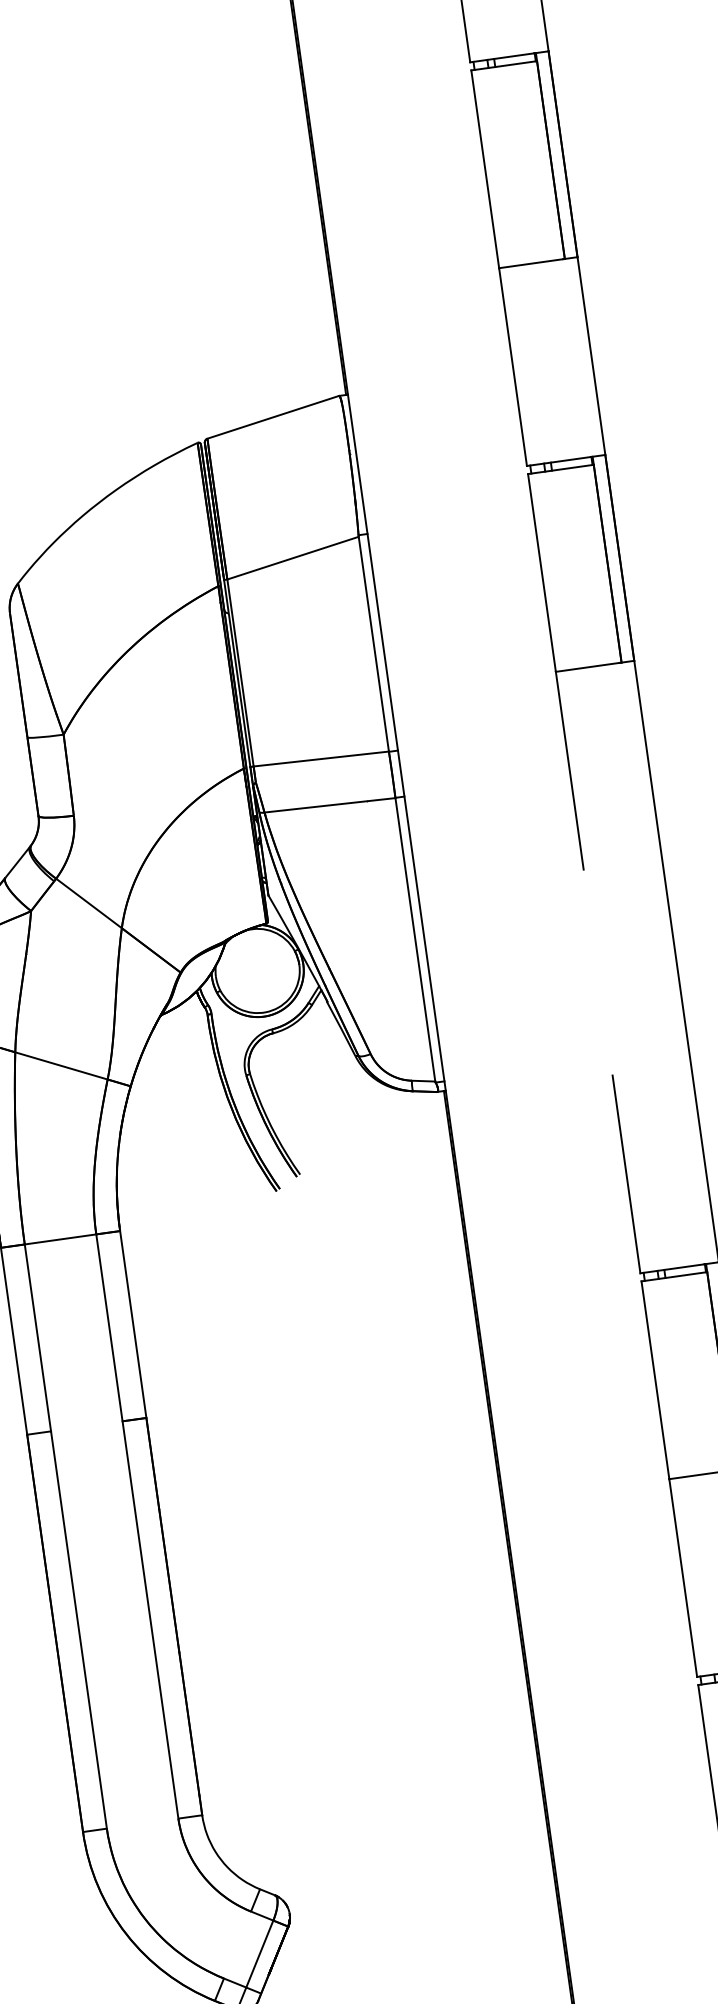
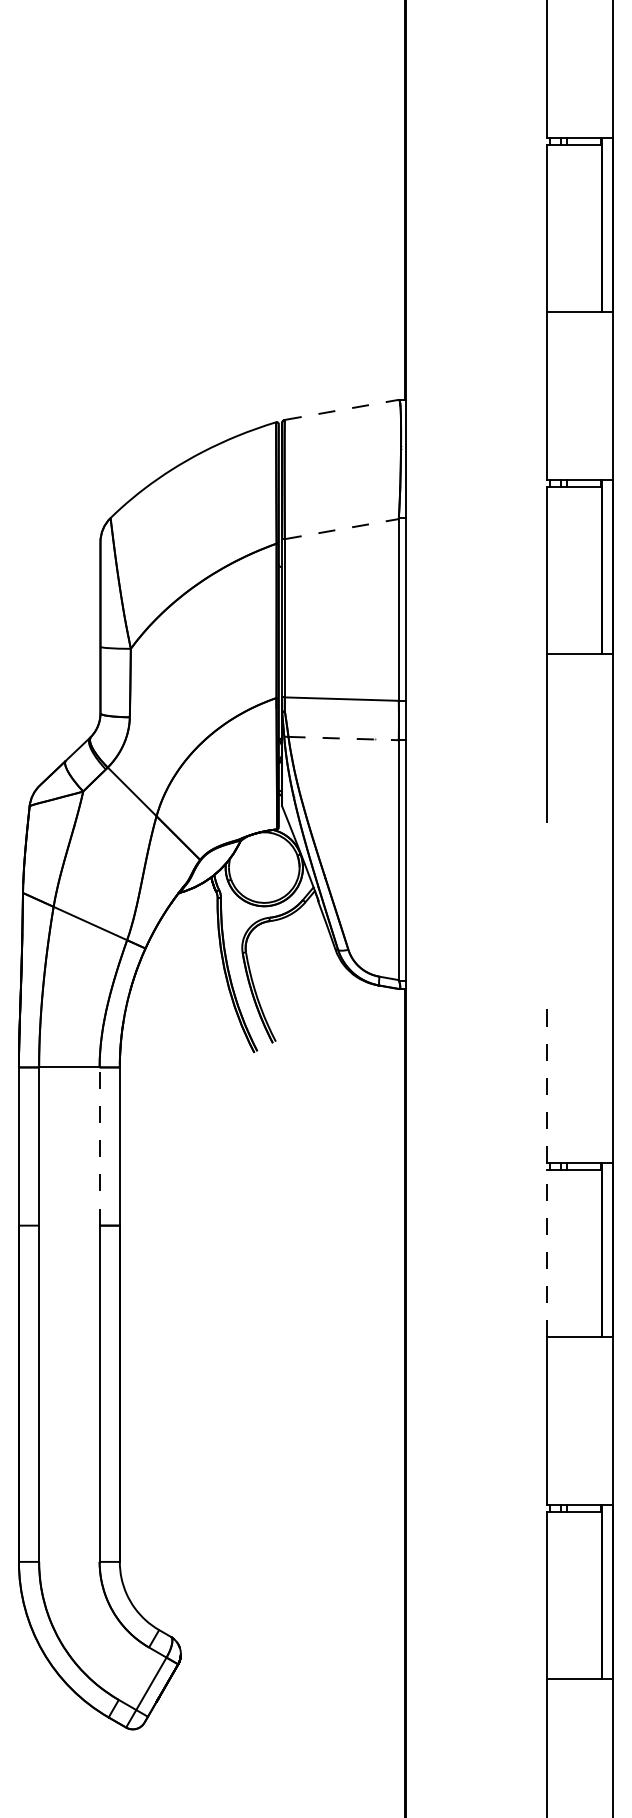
line: (272, 416) -> (341, 409), solid -> dashed
line: (292, 558) -> (341, 529), solid -> dashed
line: (330, 805) -> (344, 738), solid -> dashed
line: (626, 1174) -> (546, 1079), solid -> dashed
line: (109, 1327) -> (99, 1146), solid -> dashed
line: (655, 1380) -> (546, 1253), solid -> dashed

